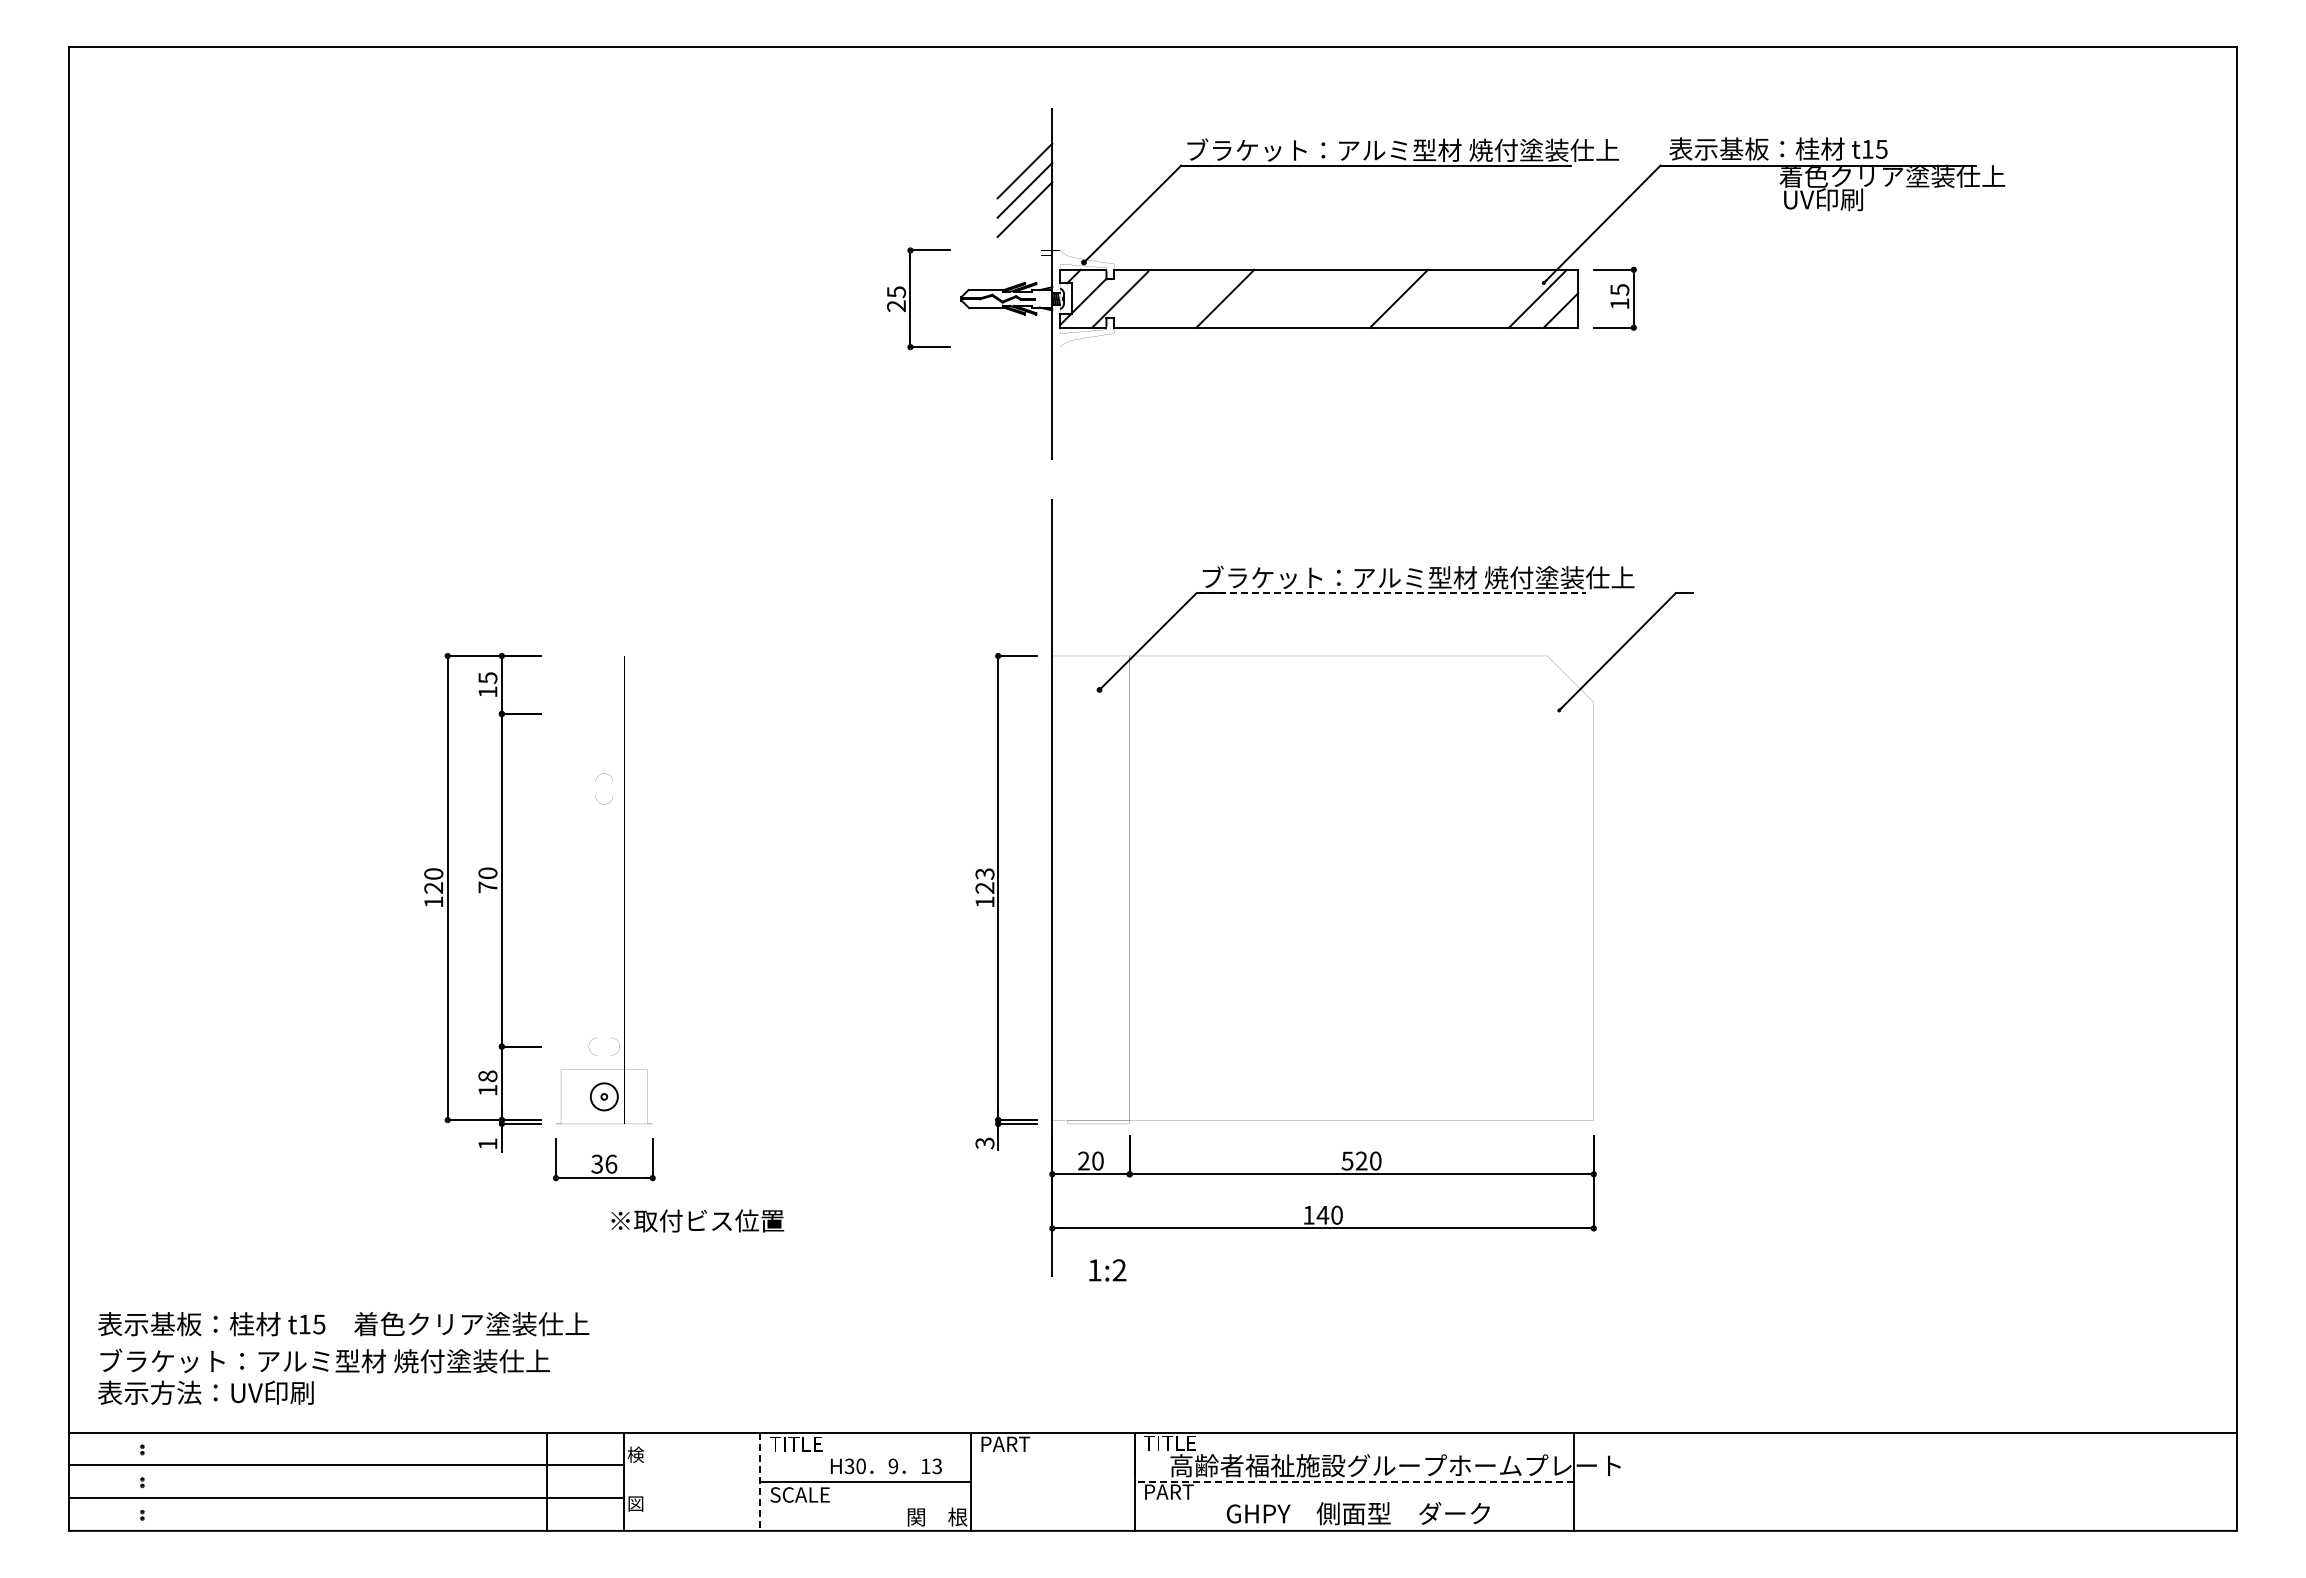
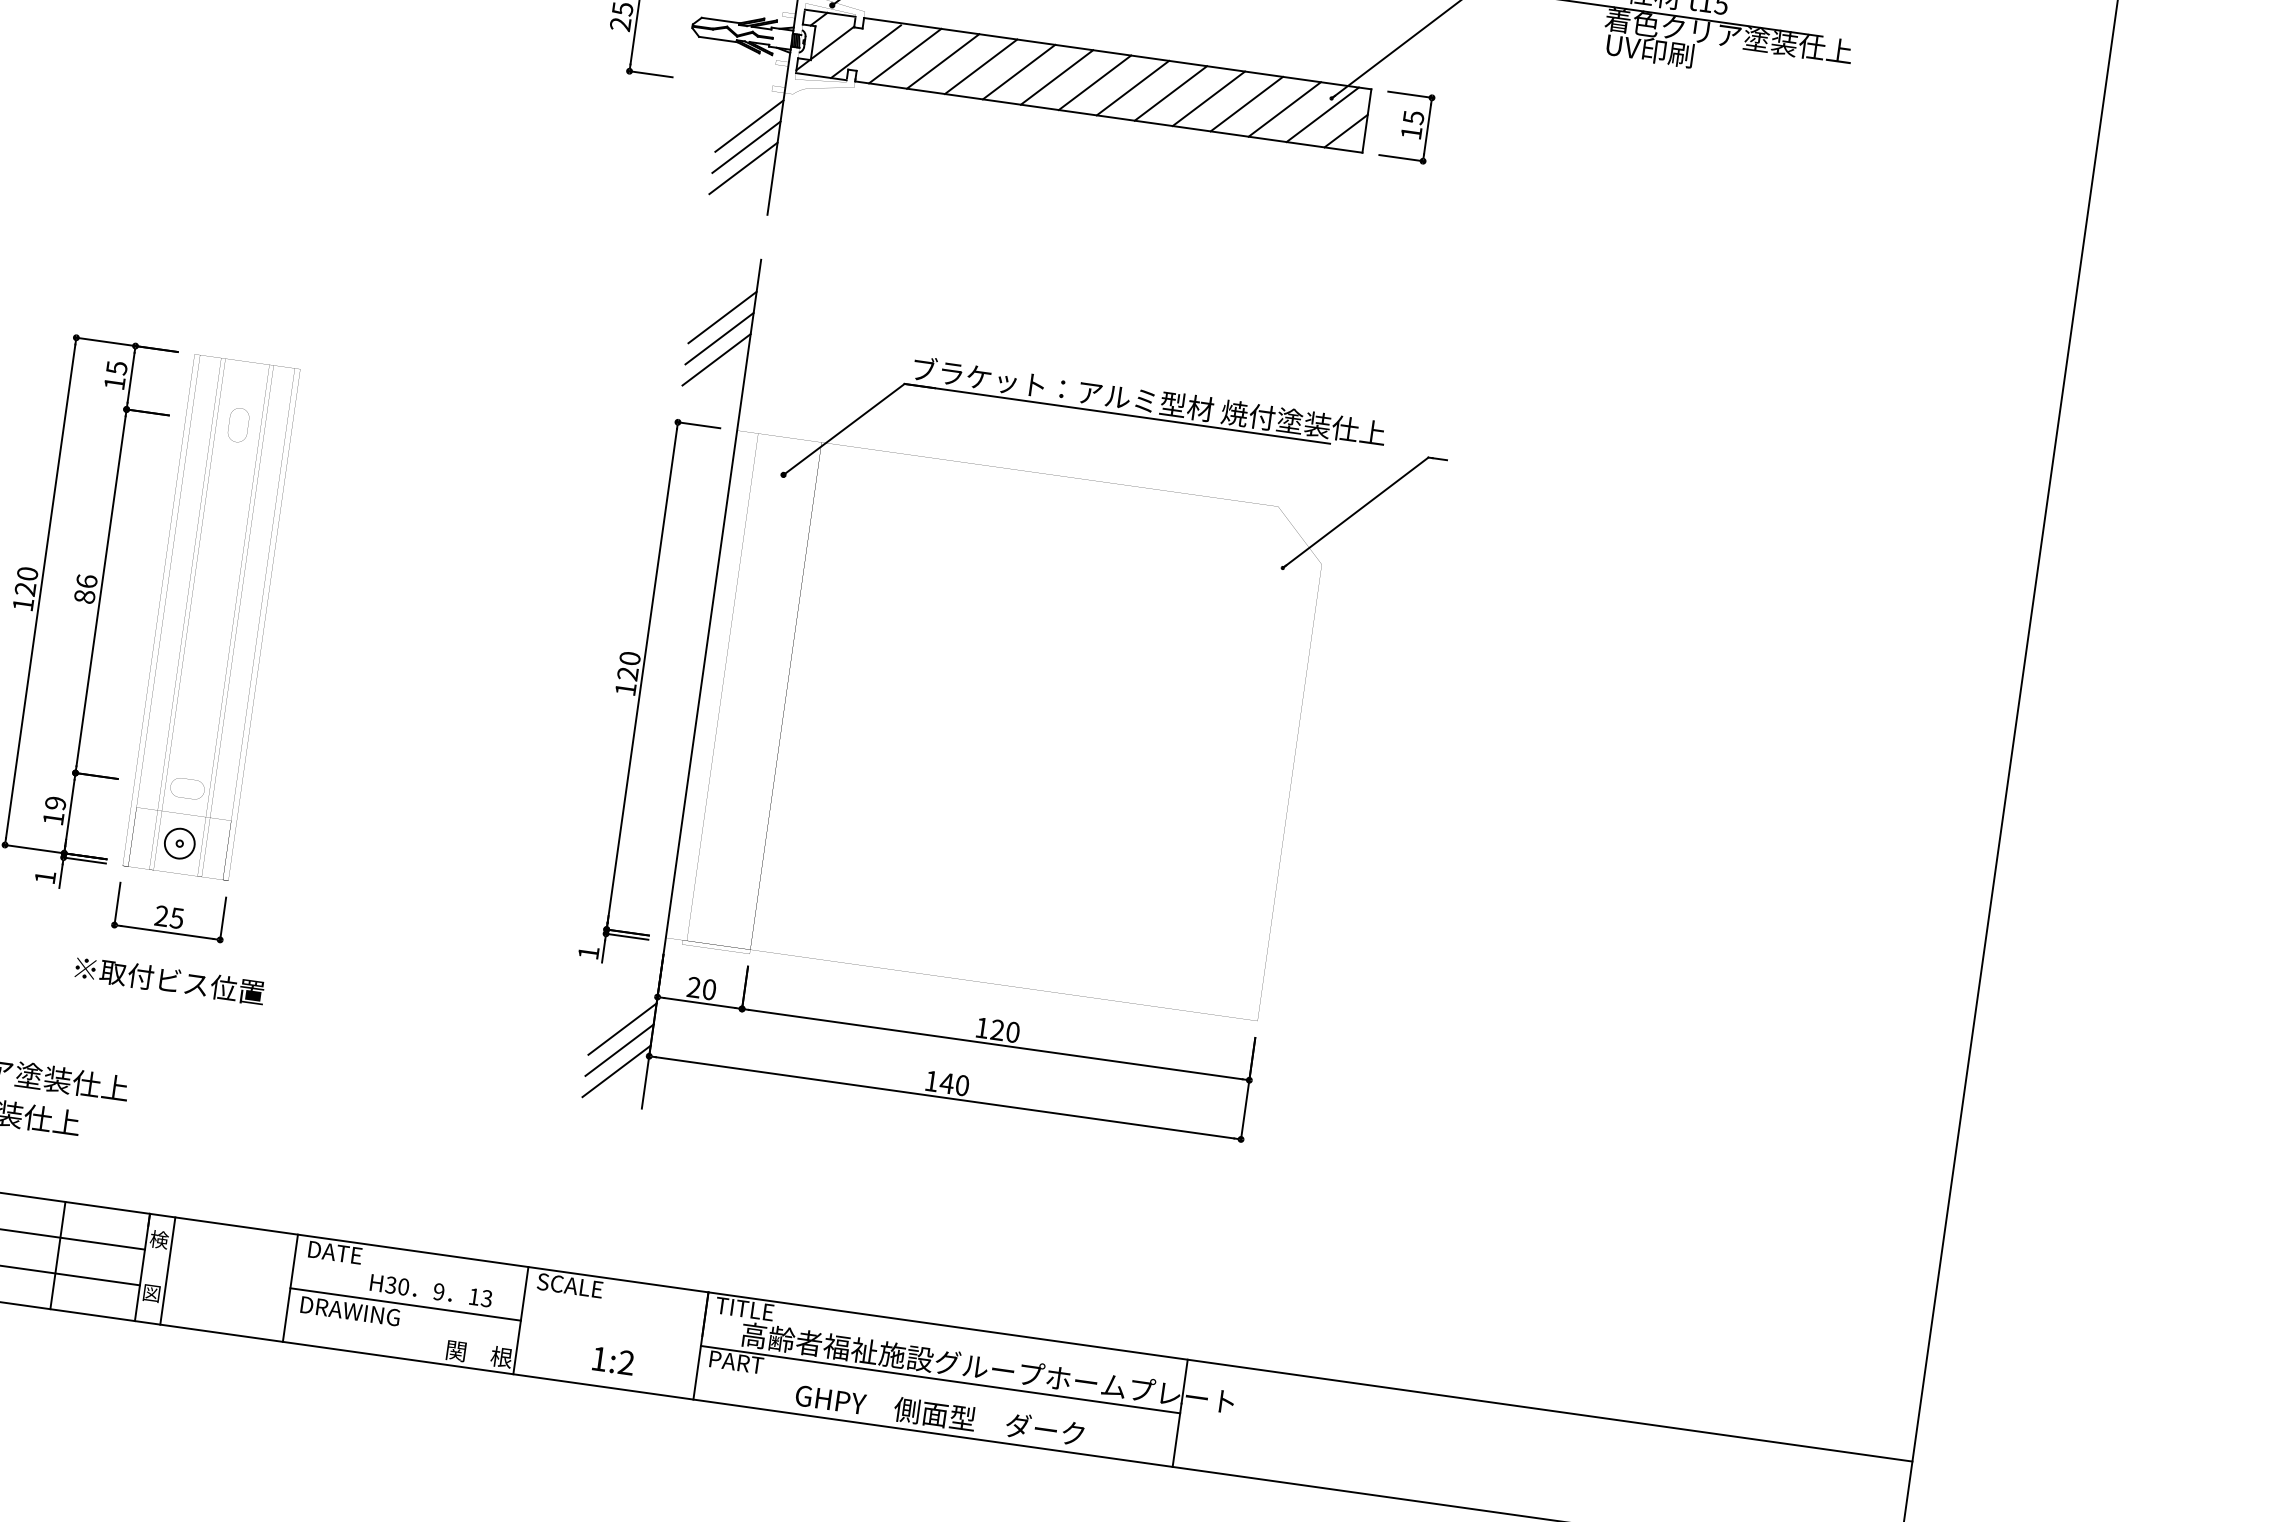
line: (1155, 298) -> (904, 55), added
line: (1190, 298) -> (943, 61), added
line: (1260, 298) -> (1019, 71), added
line: (1294, 298) -> (1056, 77), added
line: (1329, 298) -> (1095, 82), added
line: (1364, 298) -> (1133, 87), added
line: (1433, 298) -> (1208, 98), added
line: (1468, 298) -> (1246, 103), added
line: (1503, 298) -> (1285, 109), added
line: (1024, 380) -> (749, 125), added
line: (1024, 400) -> (745, 147), added
line: (1024, 419) -> (743, 167), added
line: (1024, 556) -> (722, 317), added
line: (1024, 575) -> (719, 338), added
line: (1391, 593) -> (1117, 414), dashed -> solid
line: (1024, 594) -> (716, 359), added
part: (595, 781) -> (230, 415), moved
text: (984, 873) -> (629, 657), 123 -> 120
text: (487, 880) -> (85, 589), 70 -> 86
text: (487, 1076) -> (55, 803), 18 -> 19
text: (984, 1143) -> (588, 953), 3 -> 1
text: (1347, 1160) -> (982, 1027), 520 -> 120
text: (604, 1163) -> (169, 916), 36 -> 25
line: (1024, 1207) -> (622, 1029), added
text: (697, 1220) -> (169, 980), moved
line: (1024, 1226) -> (619, 1049), added
line: (1024, 1245) -> (616, 1070), added
text: (1107, 1270) -> (613, 1361), moved
text: (796, 1443) -> (336, 1252), TITLE -> DATE
text: (1009, 1444) -> (569, 1285), PART -> SCALE
line: (647, 1481) -> (167, 1270), added
line: (1354, 1481) -> (940, 1379), dashed -> solid
line: (759, 1482) -> (290, 1288), dashed -> solid
text: (815, 1494) -> (349, 1310), SCALE -> DRAWING

